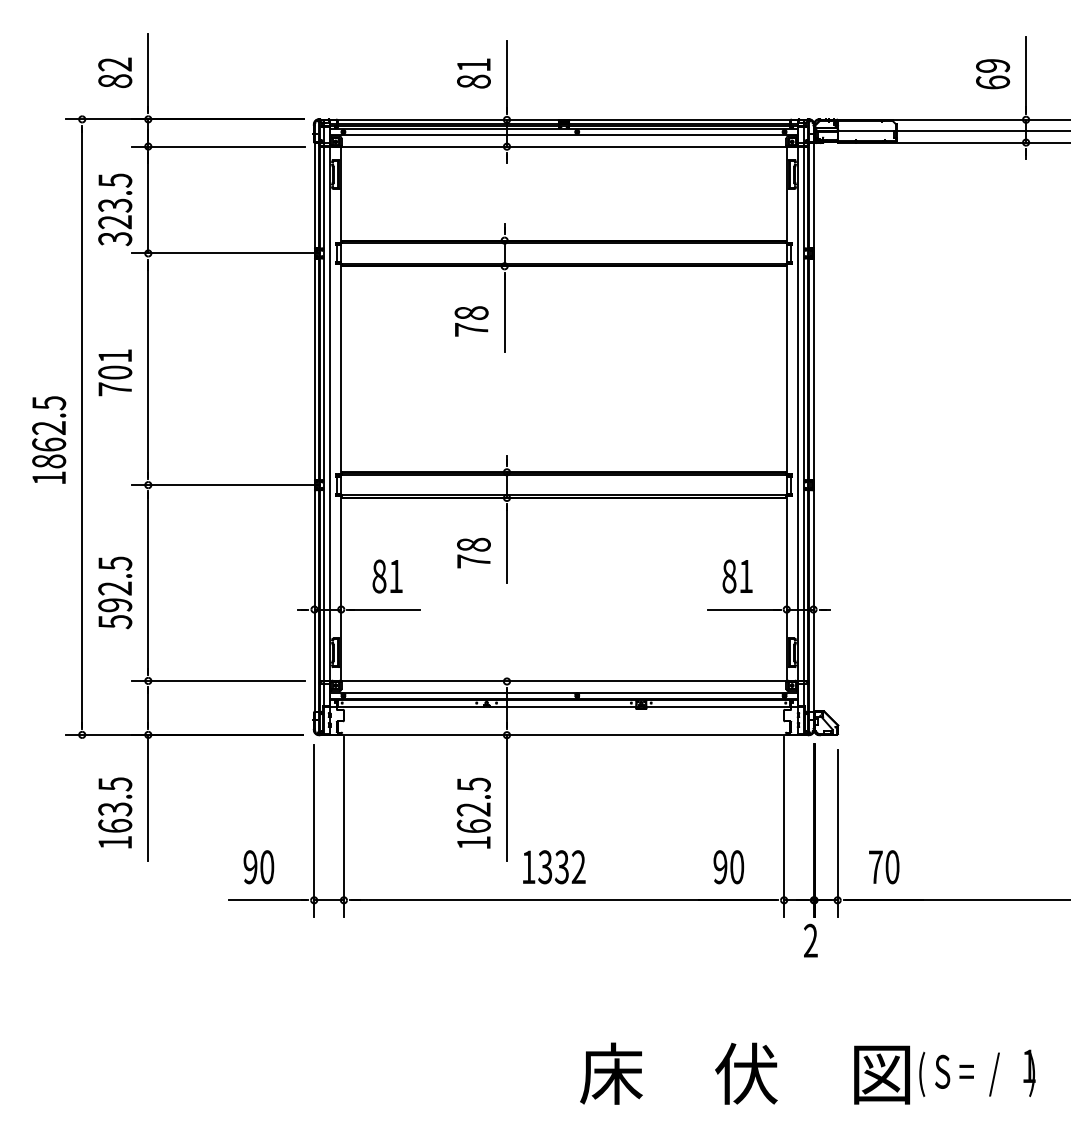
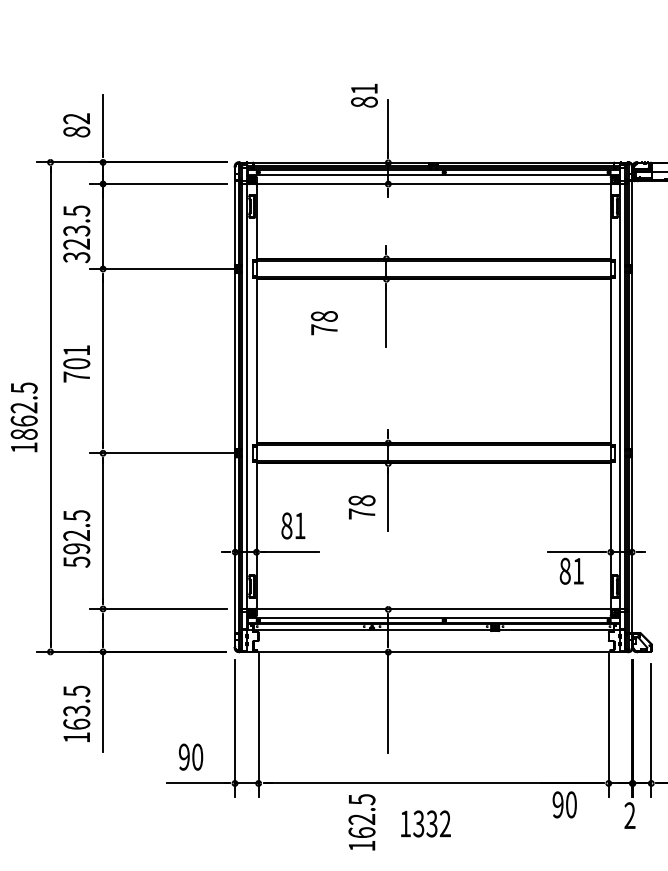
text: (473, 73) -> (364, 95), moved
text: (471, 321) -> (324, 323), moved
text: (737, 576) -> (571, 571), moved
text: (473, 812) -> (361, 821), moved
text: (554, 867) -> (426, 824), moved
text: (728, 867) -> (564, 805), moved

